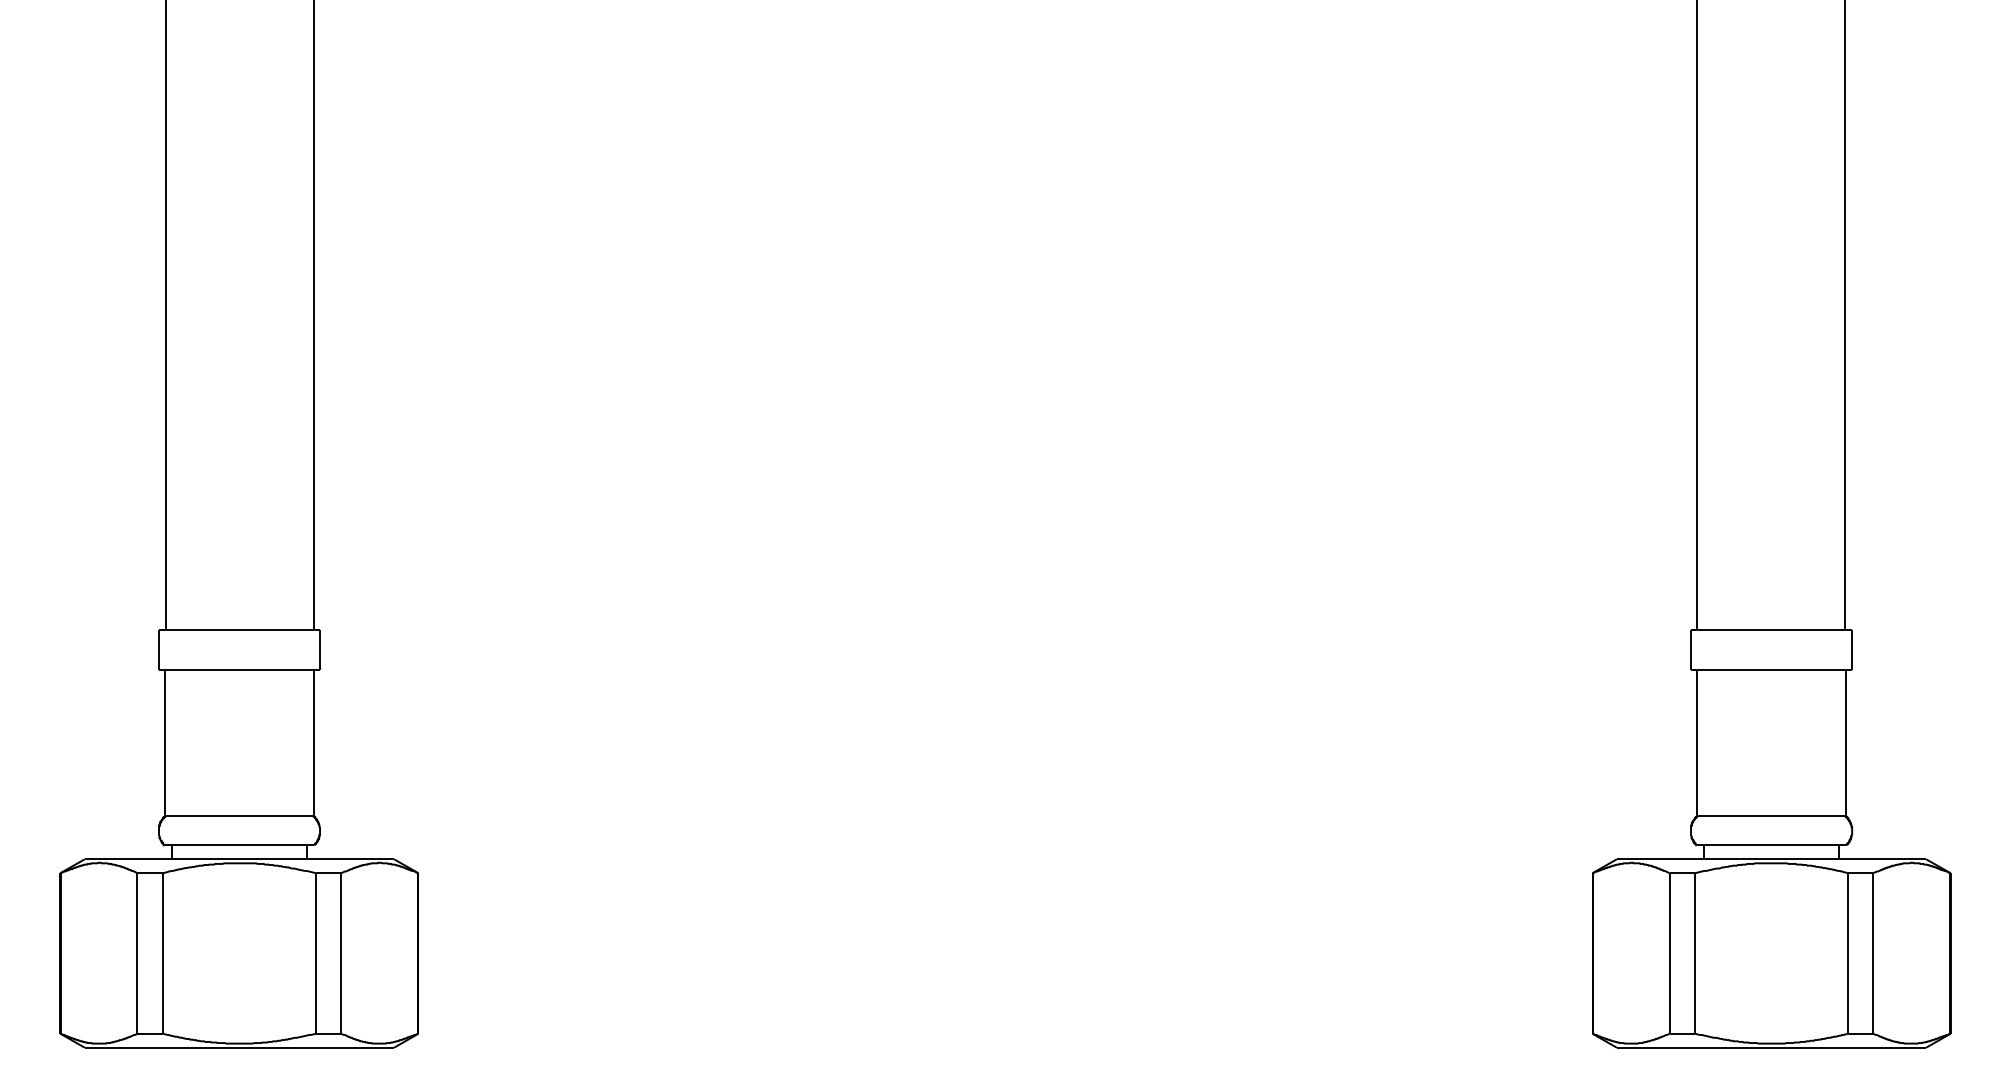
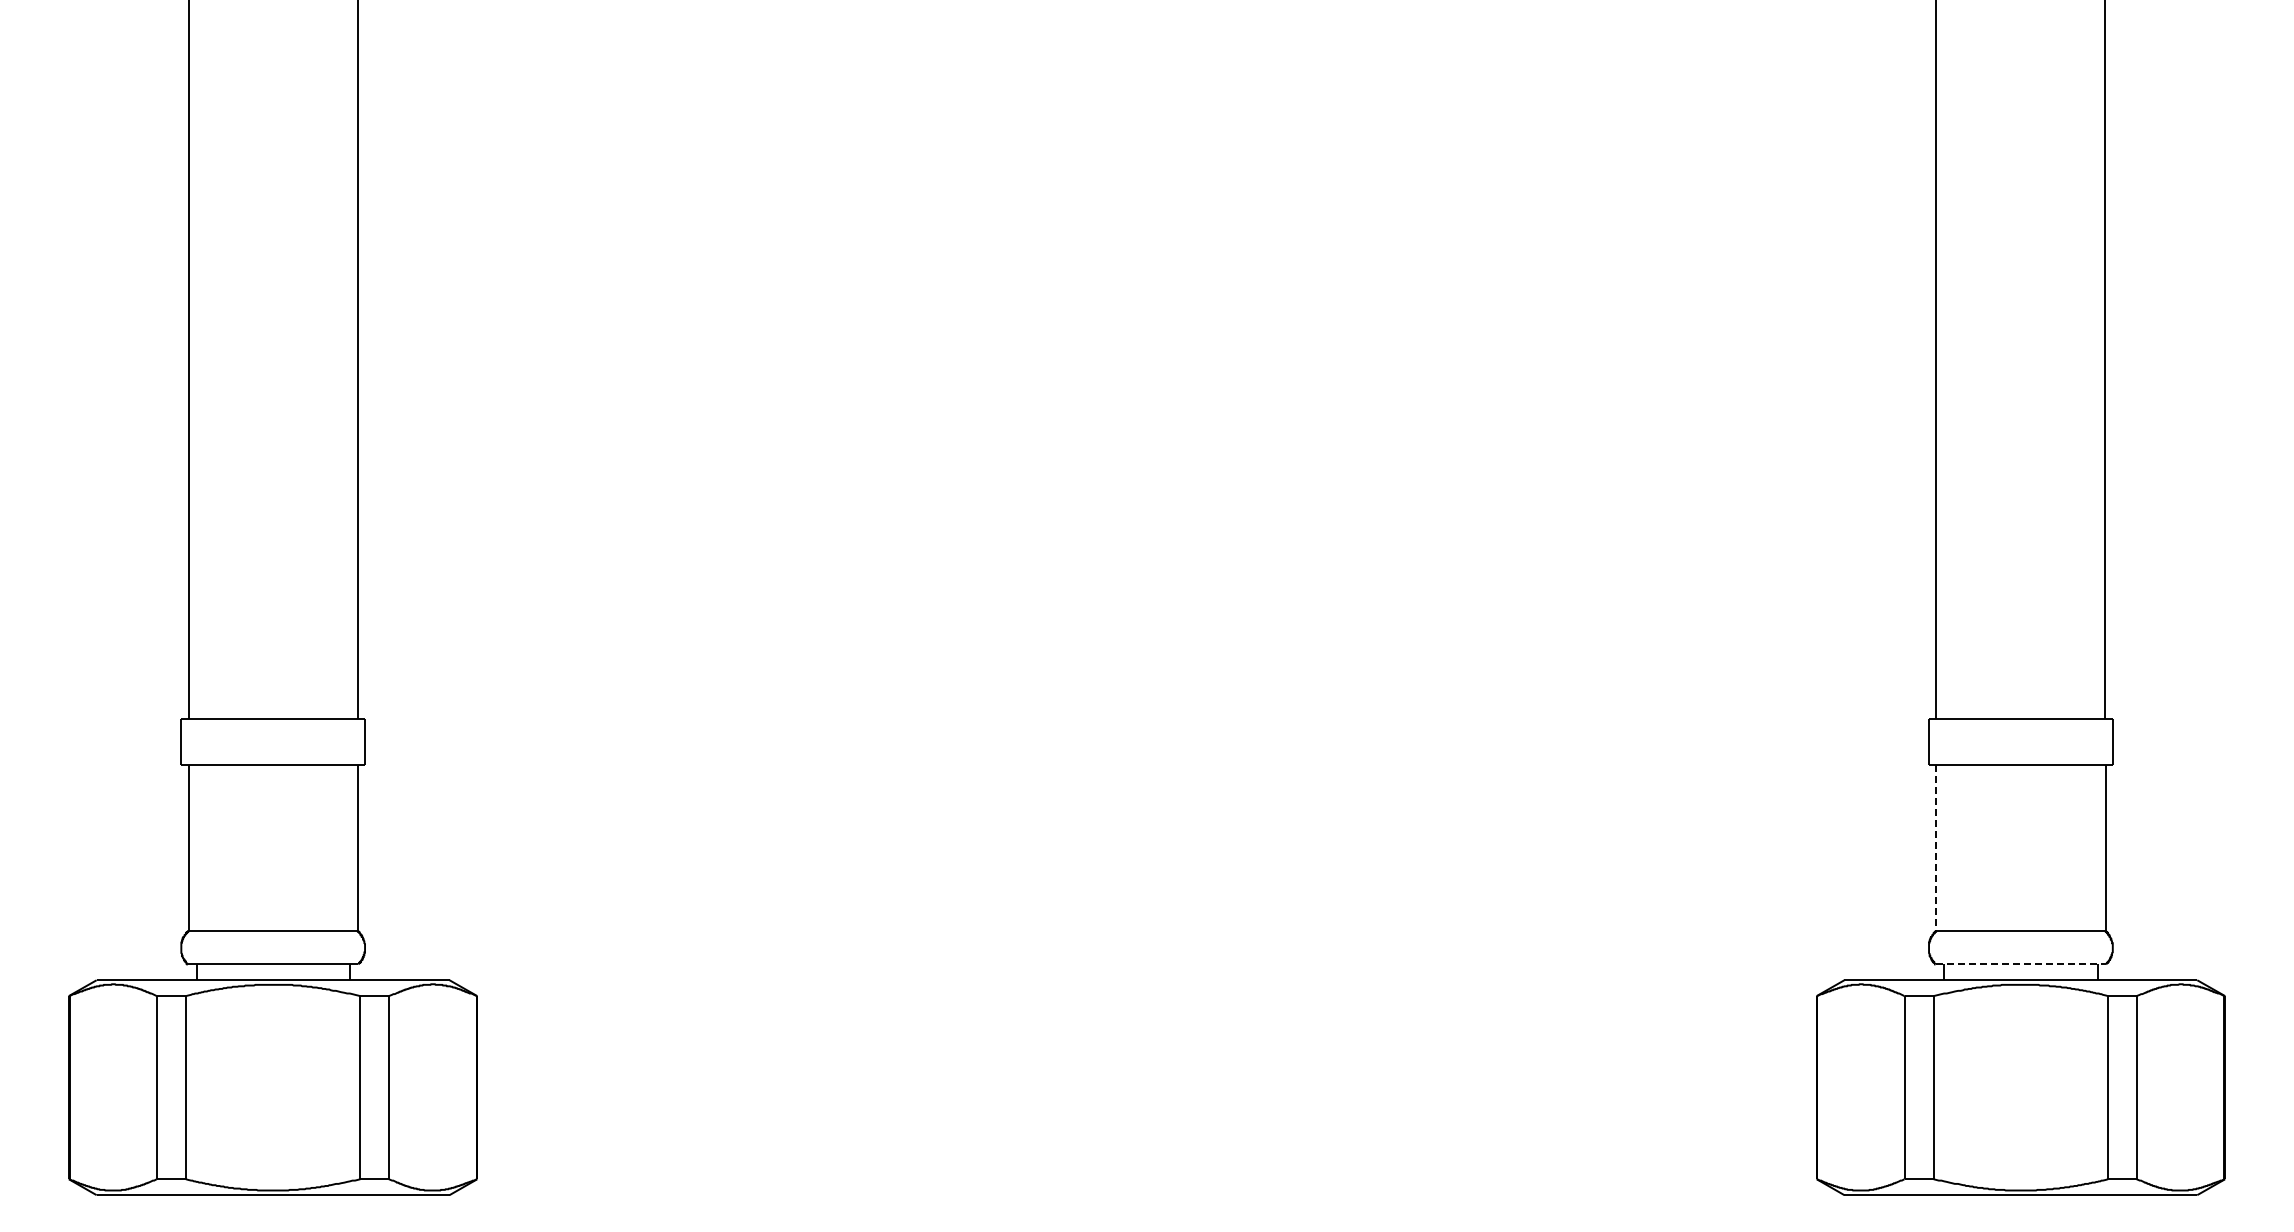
line: (1697, 742) -> (1936, 847), solid -> dashed
line: (1772, 845) -> (2021, 964), solid -> dashed

